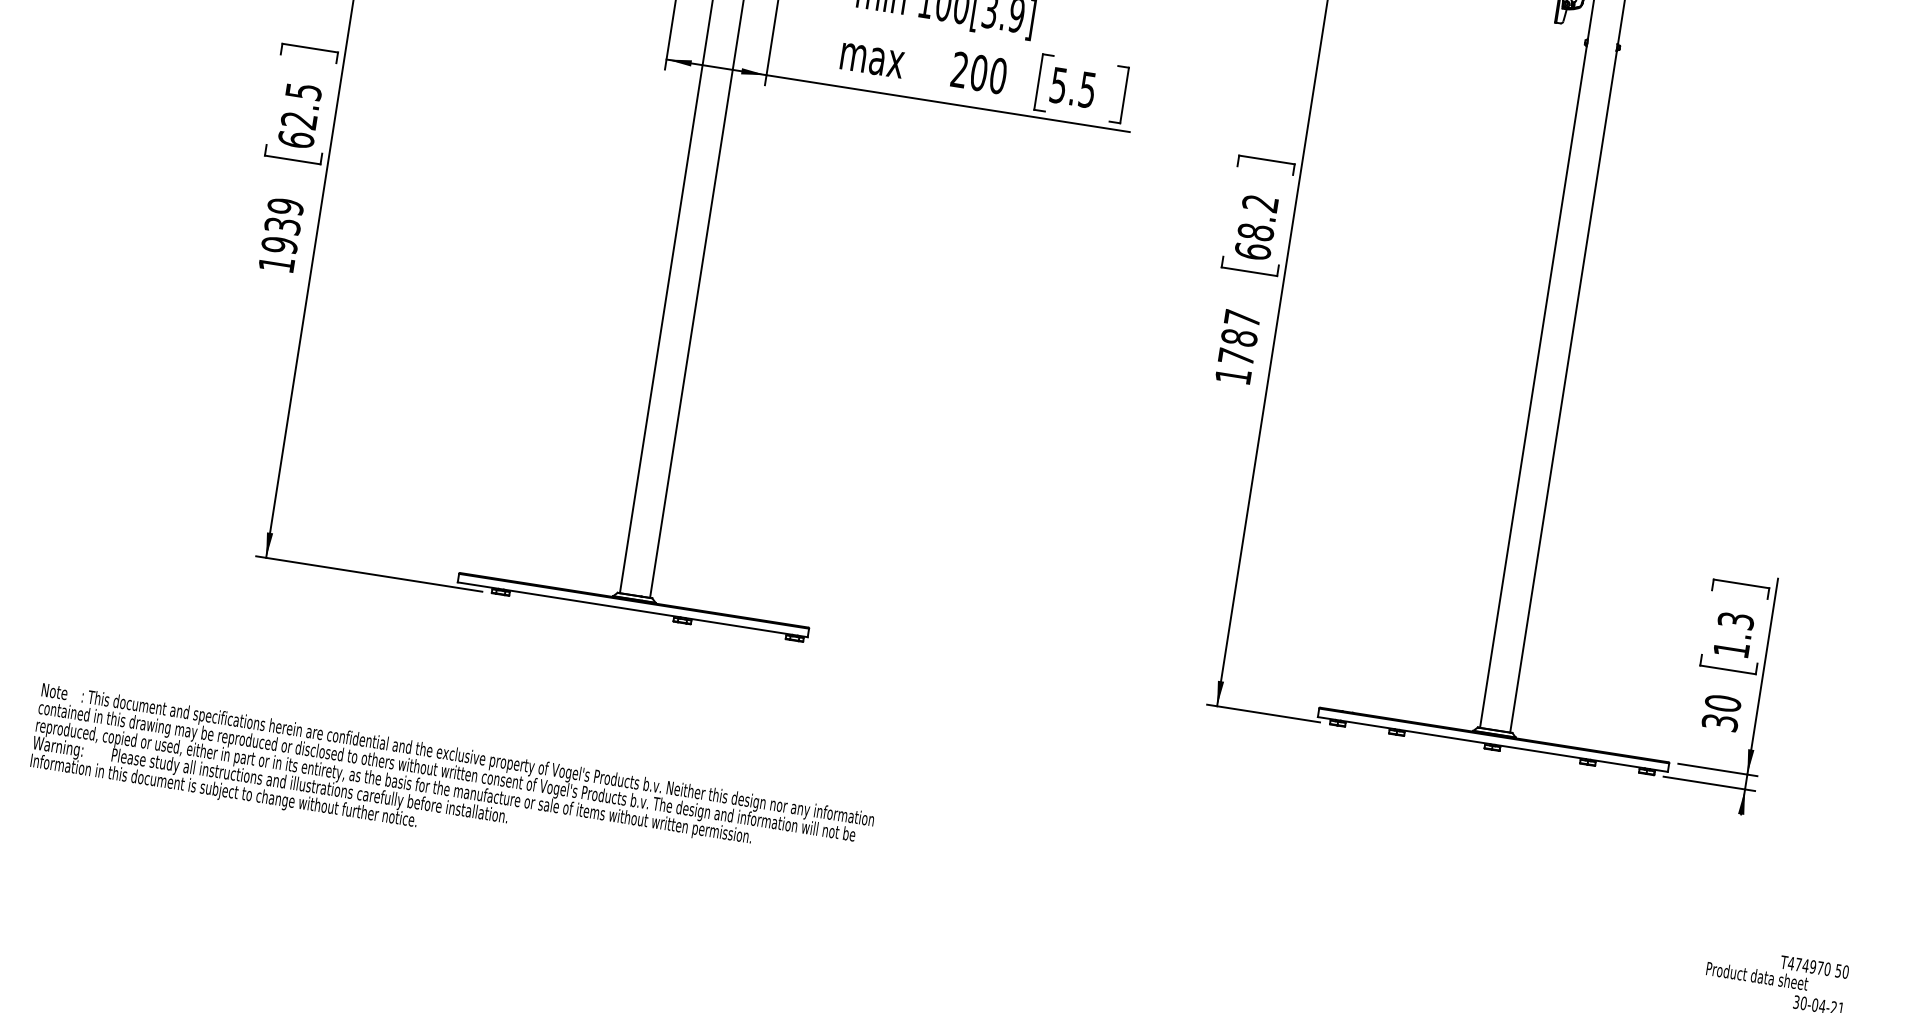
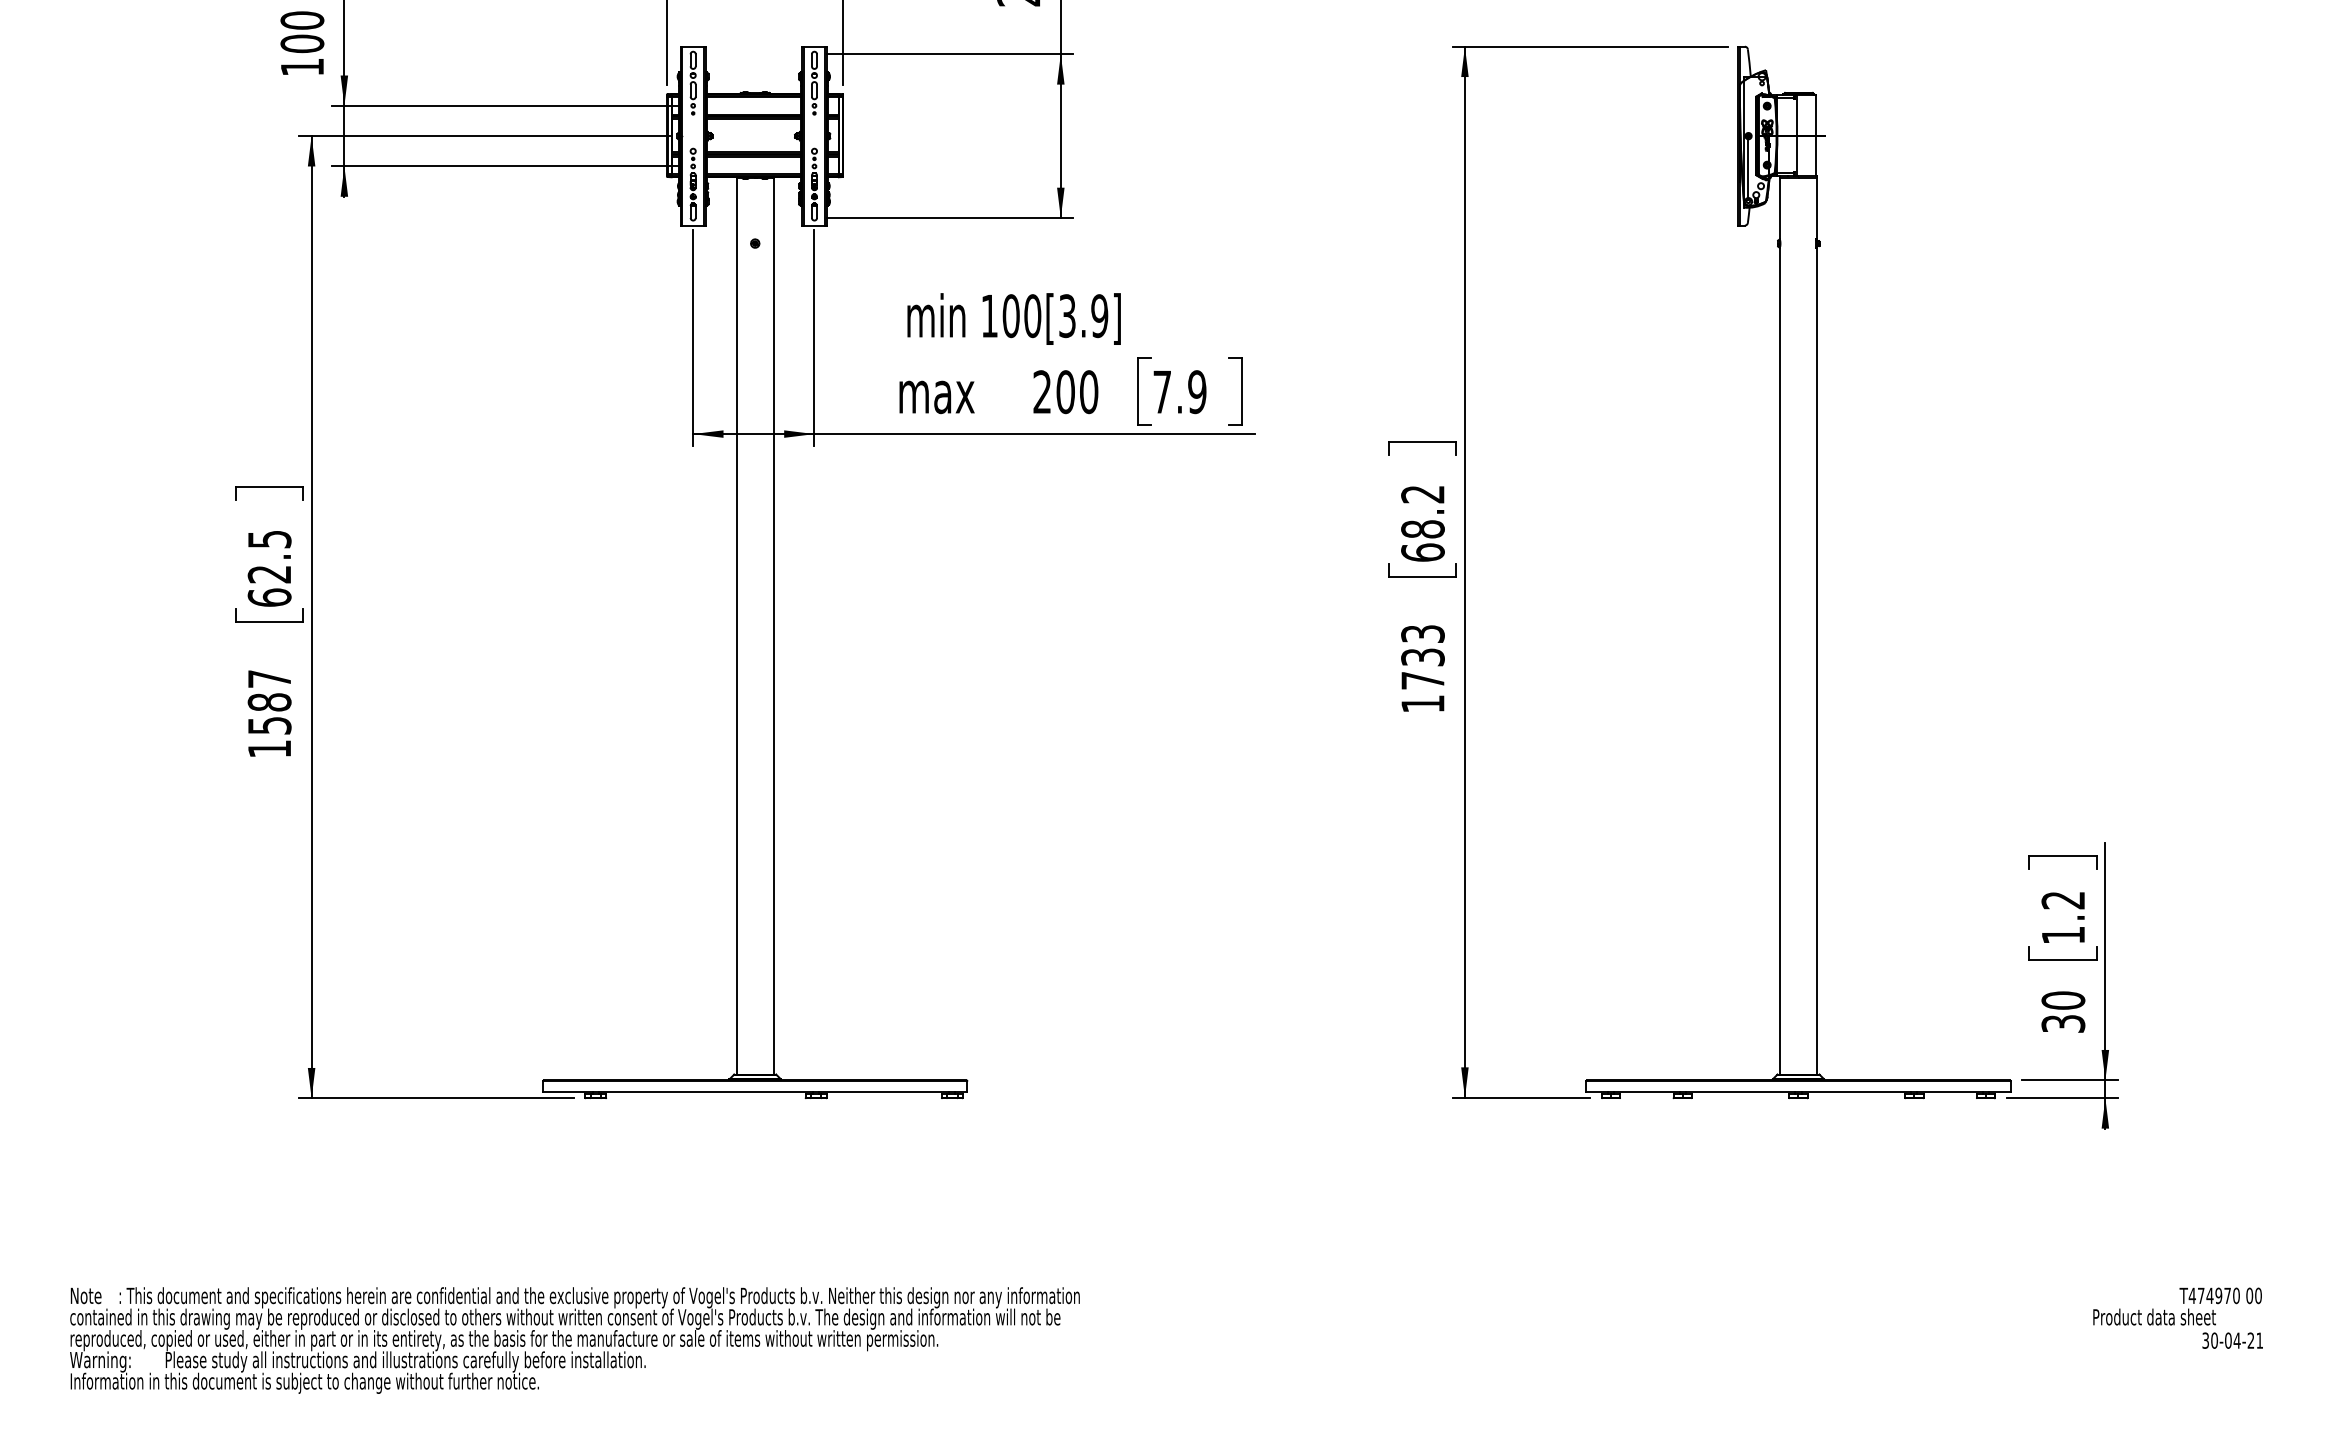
text: (1072, 88) -> (1179, 392), 5.5 -> 7.9
text: (282, 226) -> (269, 702), 1939 -> 1587
text: (1240, 327) -> (1422, 645), 1787 -> 1733
text: (1736, 620) -> (2063, 900), 1.3 -> 1.2
text: (1838, 970) -> (2249, 1295), 50 -> 00

